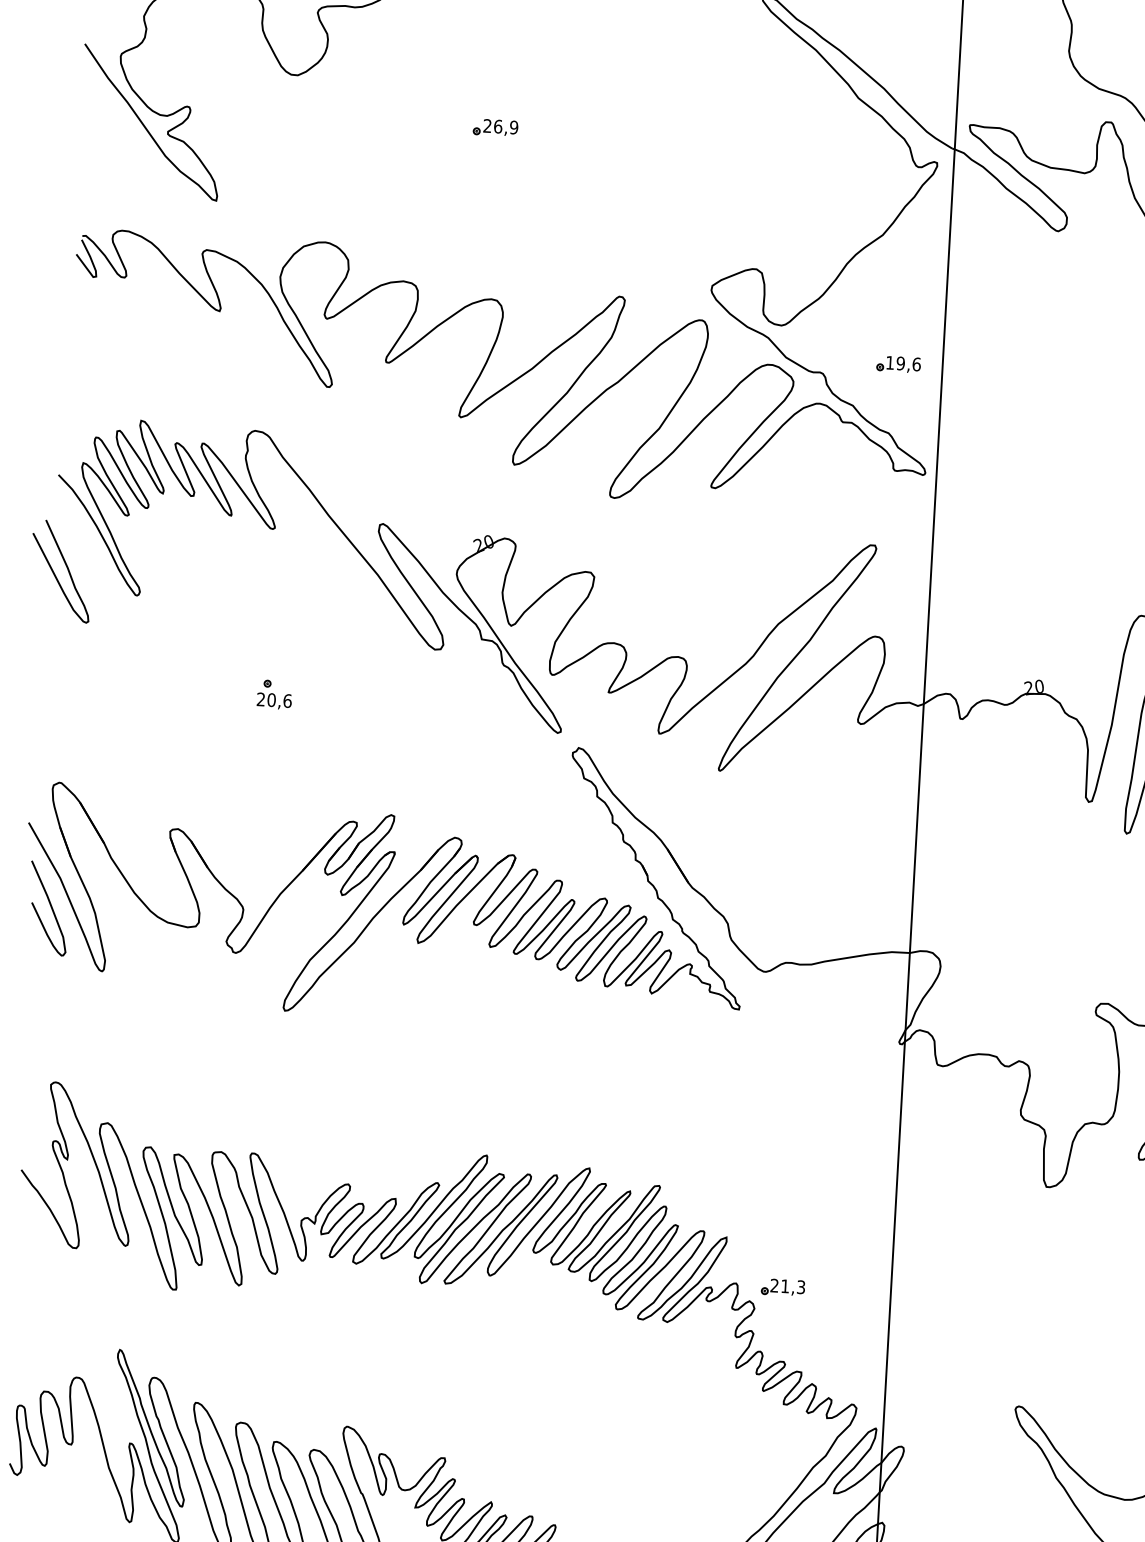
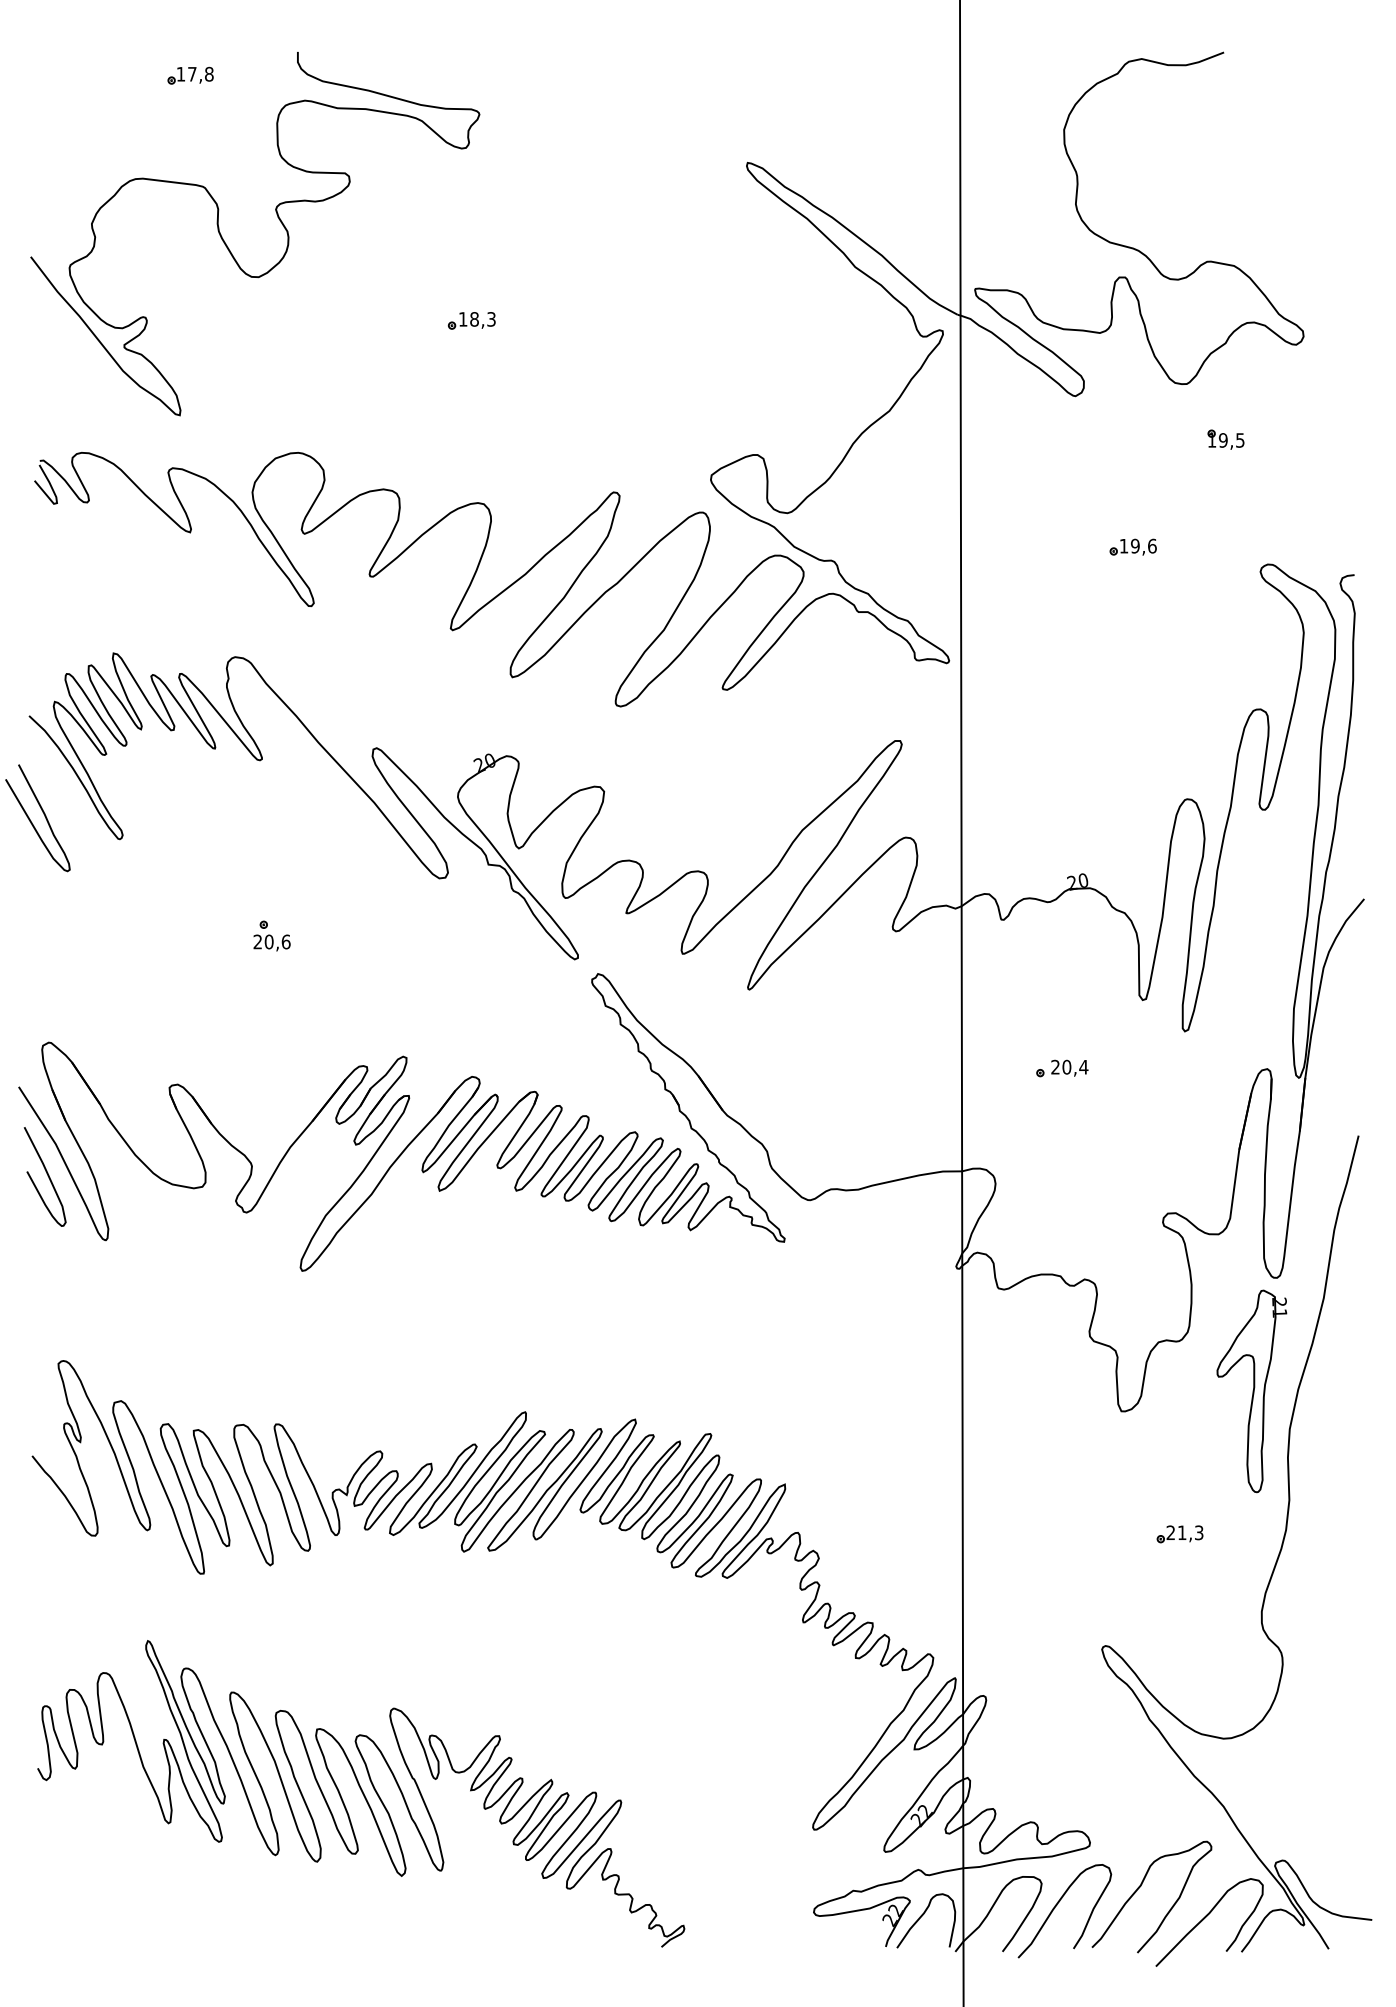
text: (500, 126) -> (476, 319), 26,9 -> 18,3
part: (898, 363) -> (1132, 546), moved
part: (1009, 861) -> (1062, 1068), added
part: (782, 1287) -> (1179, 1534), moved

